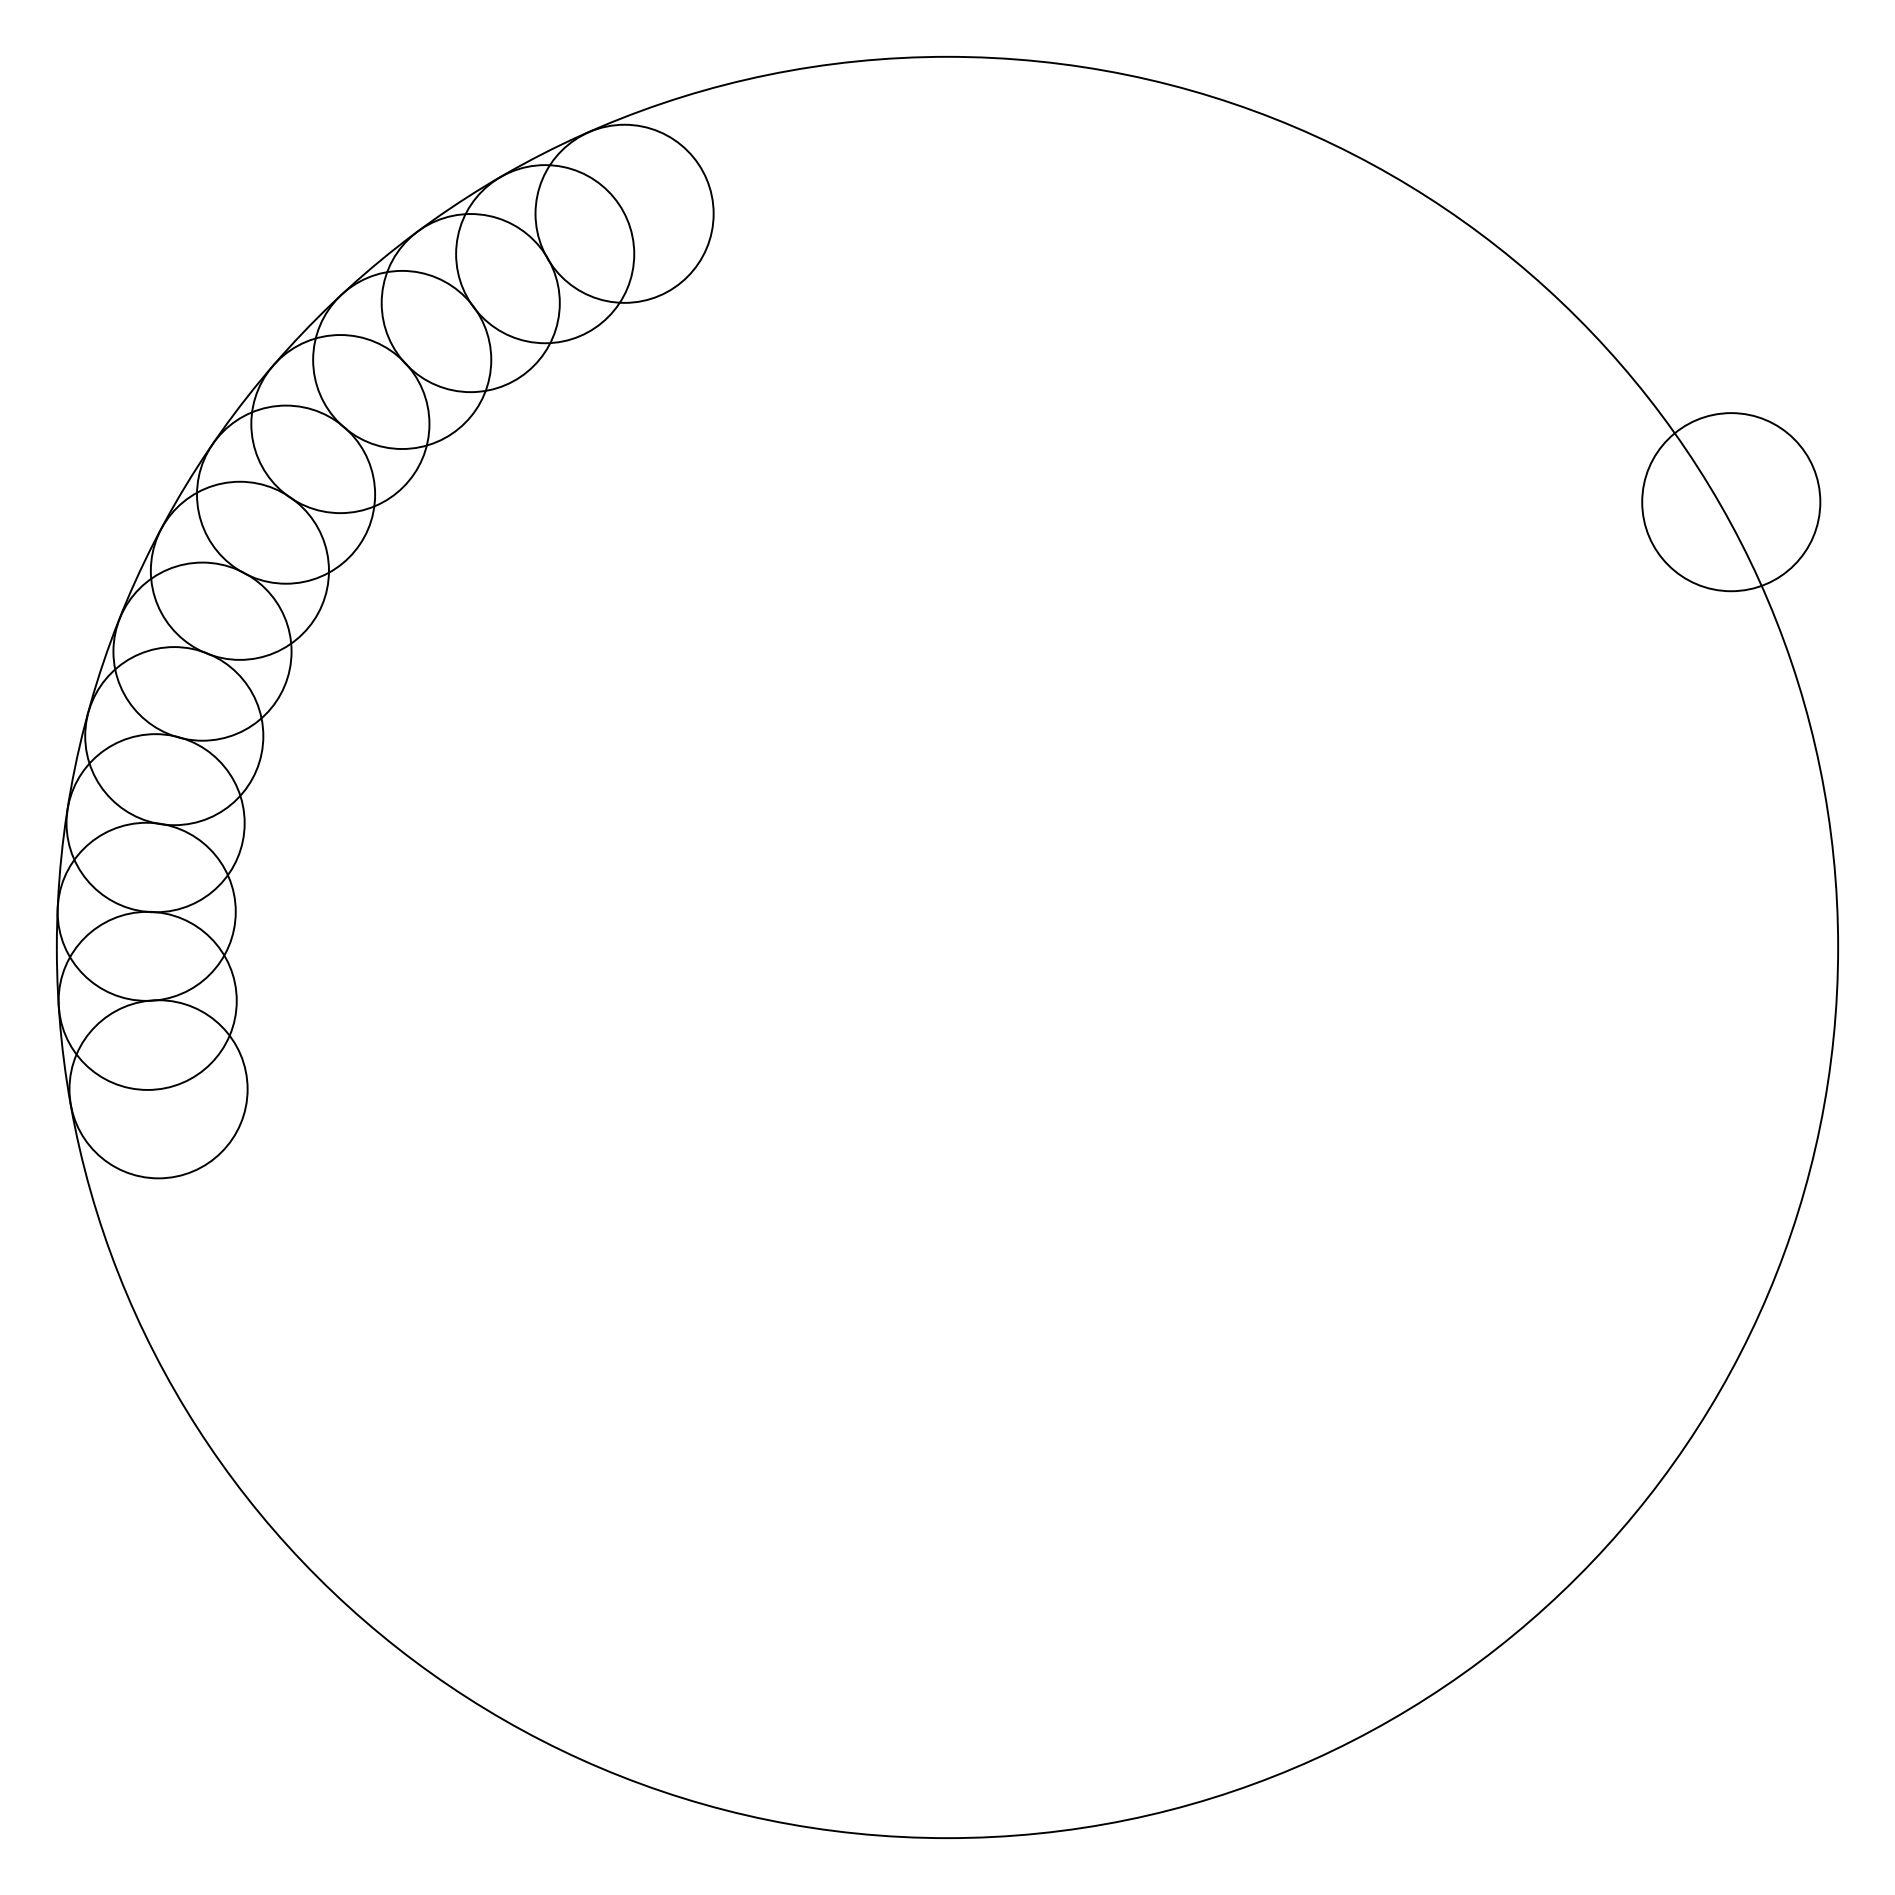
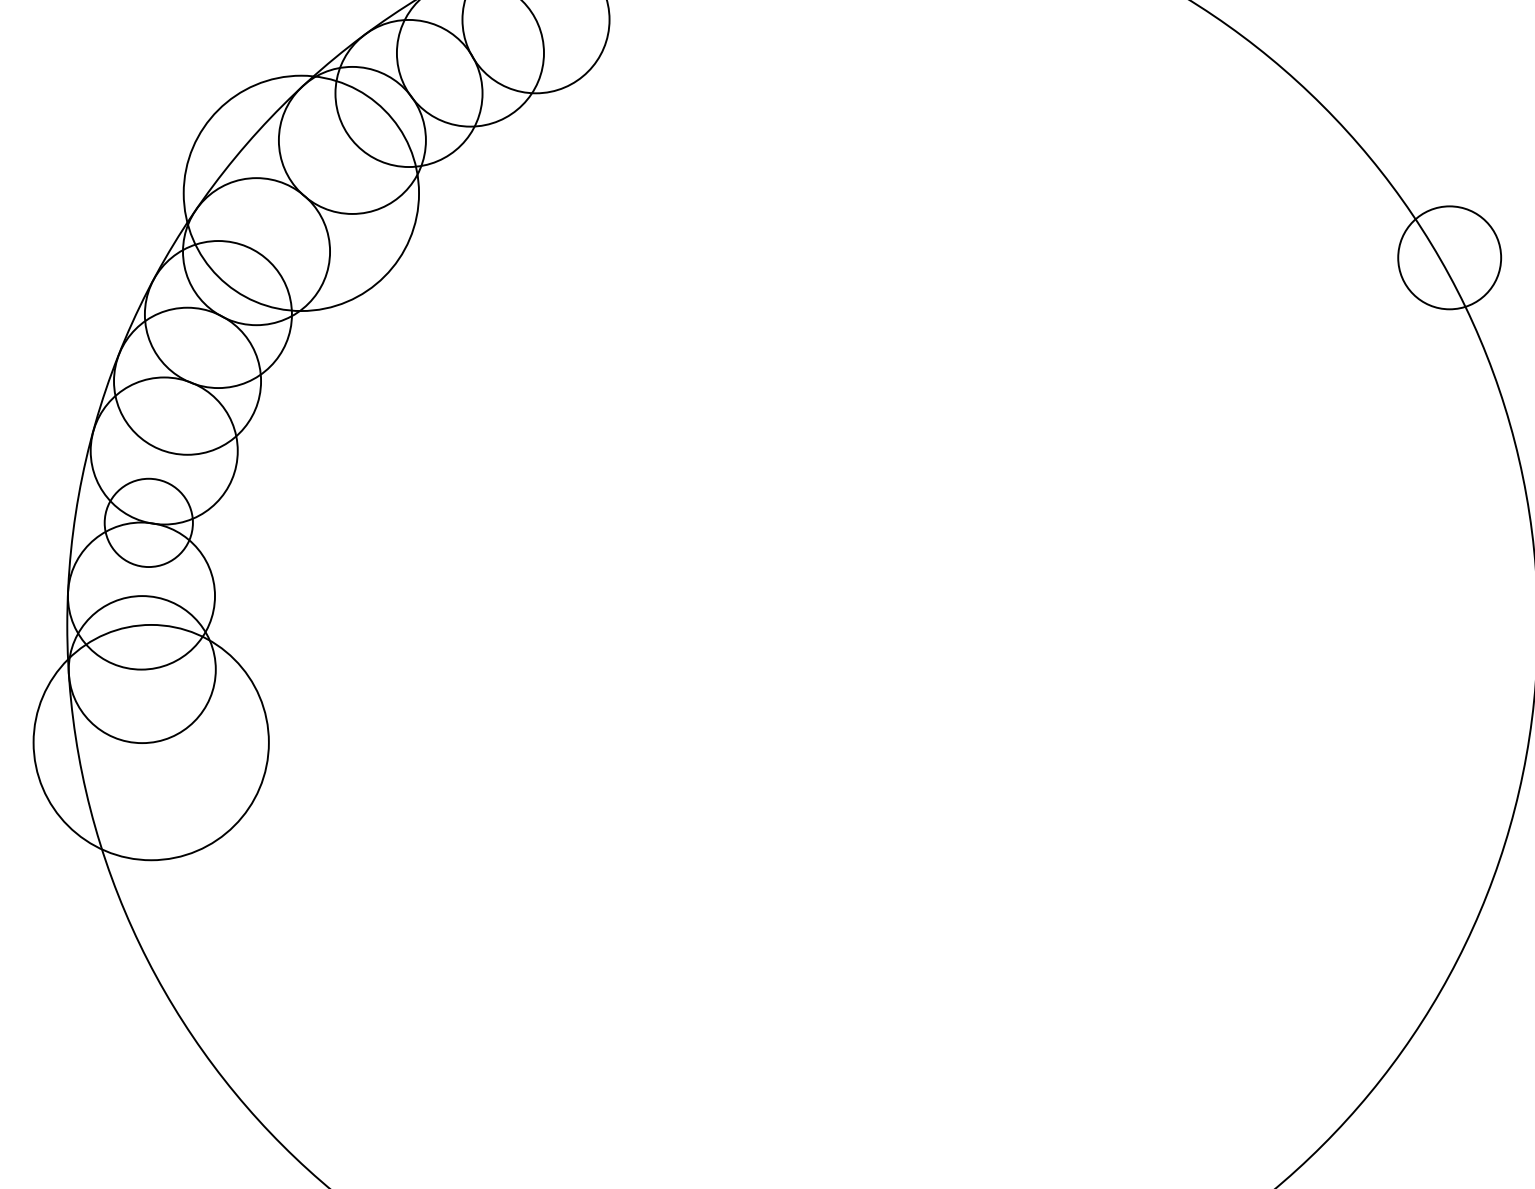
circle: (340, 424) -> (301, 193), size x1.6
circle: (1731, 502) -> (1449, 258), size x0.7
circle: (155, 823) -> (148, 523), size x0.6
circle: (158, 1089) -> (151, 742), size x1.6

